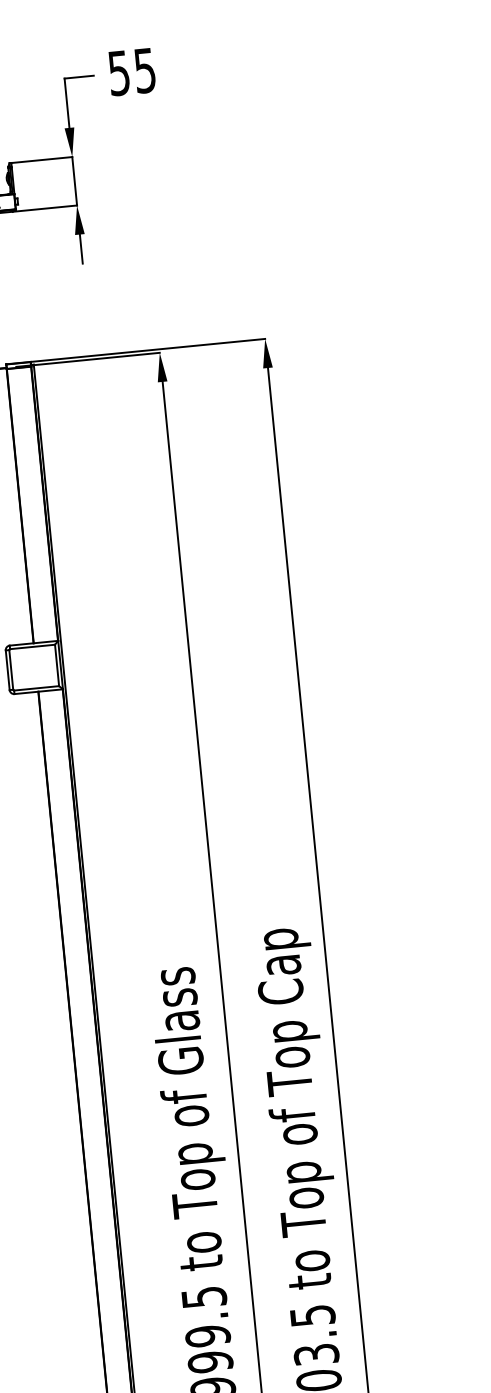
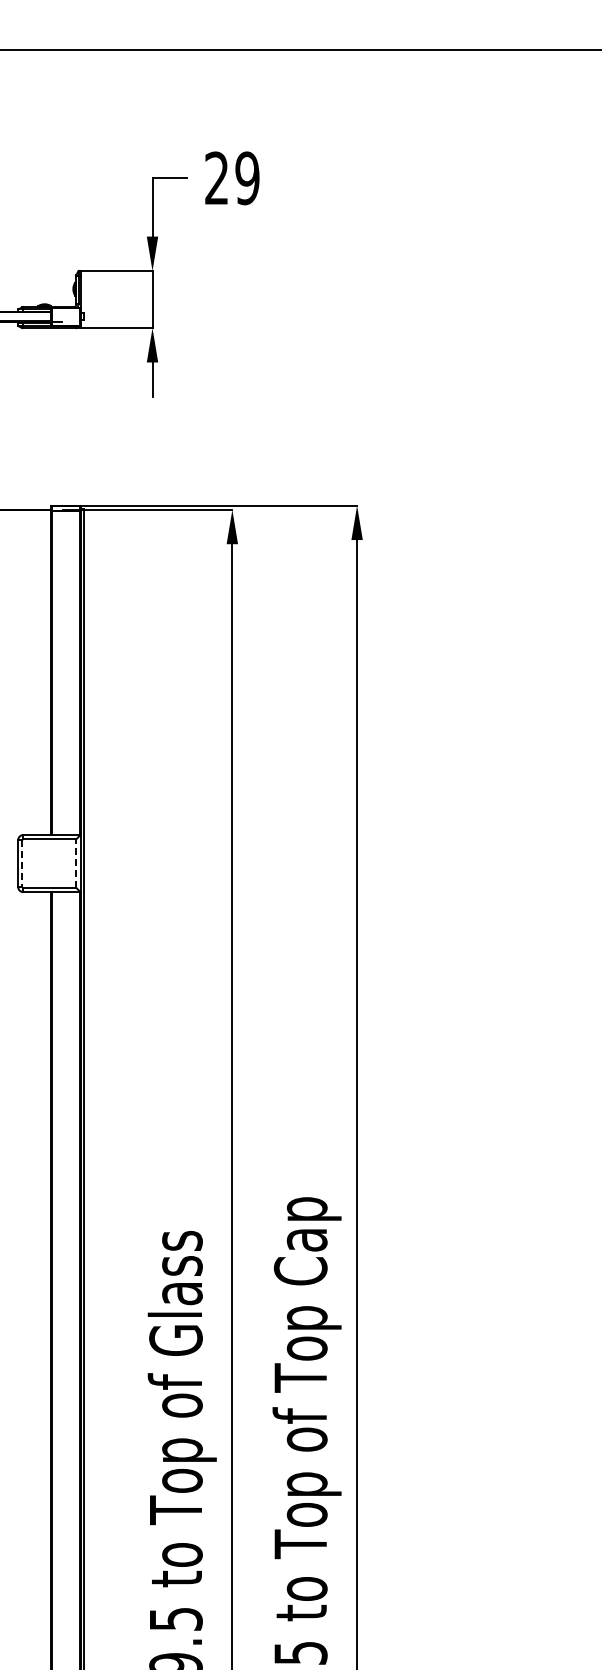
text: (132, 72) -> (232, 178), 55 -> 29
line: (57, 665) -> (76, 863), solid -> dashed
line: (11, 670) -> (22, 864), solid -> dashed

